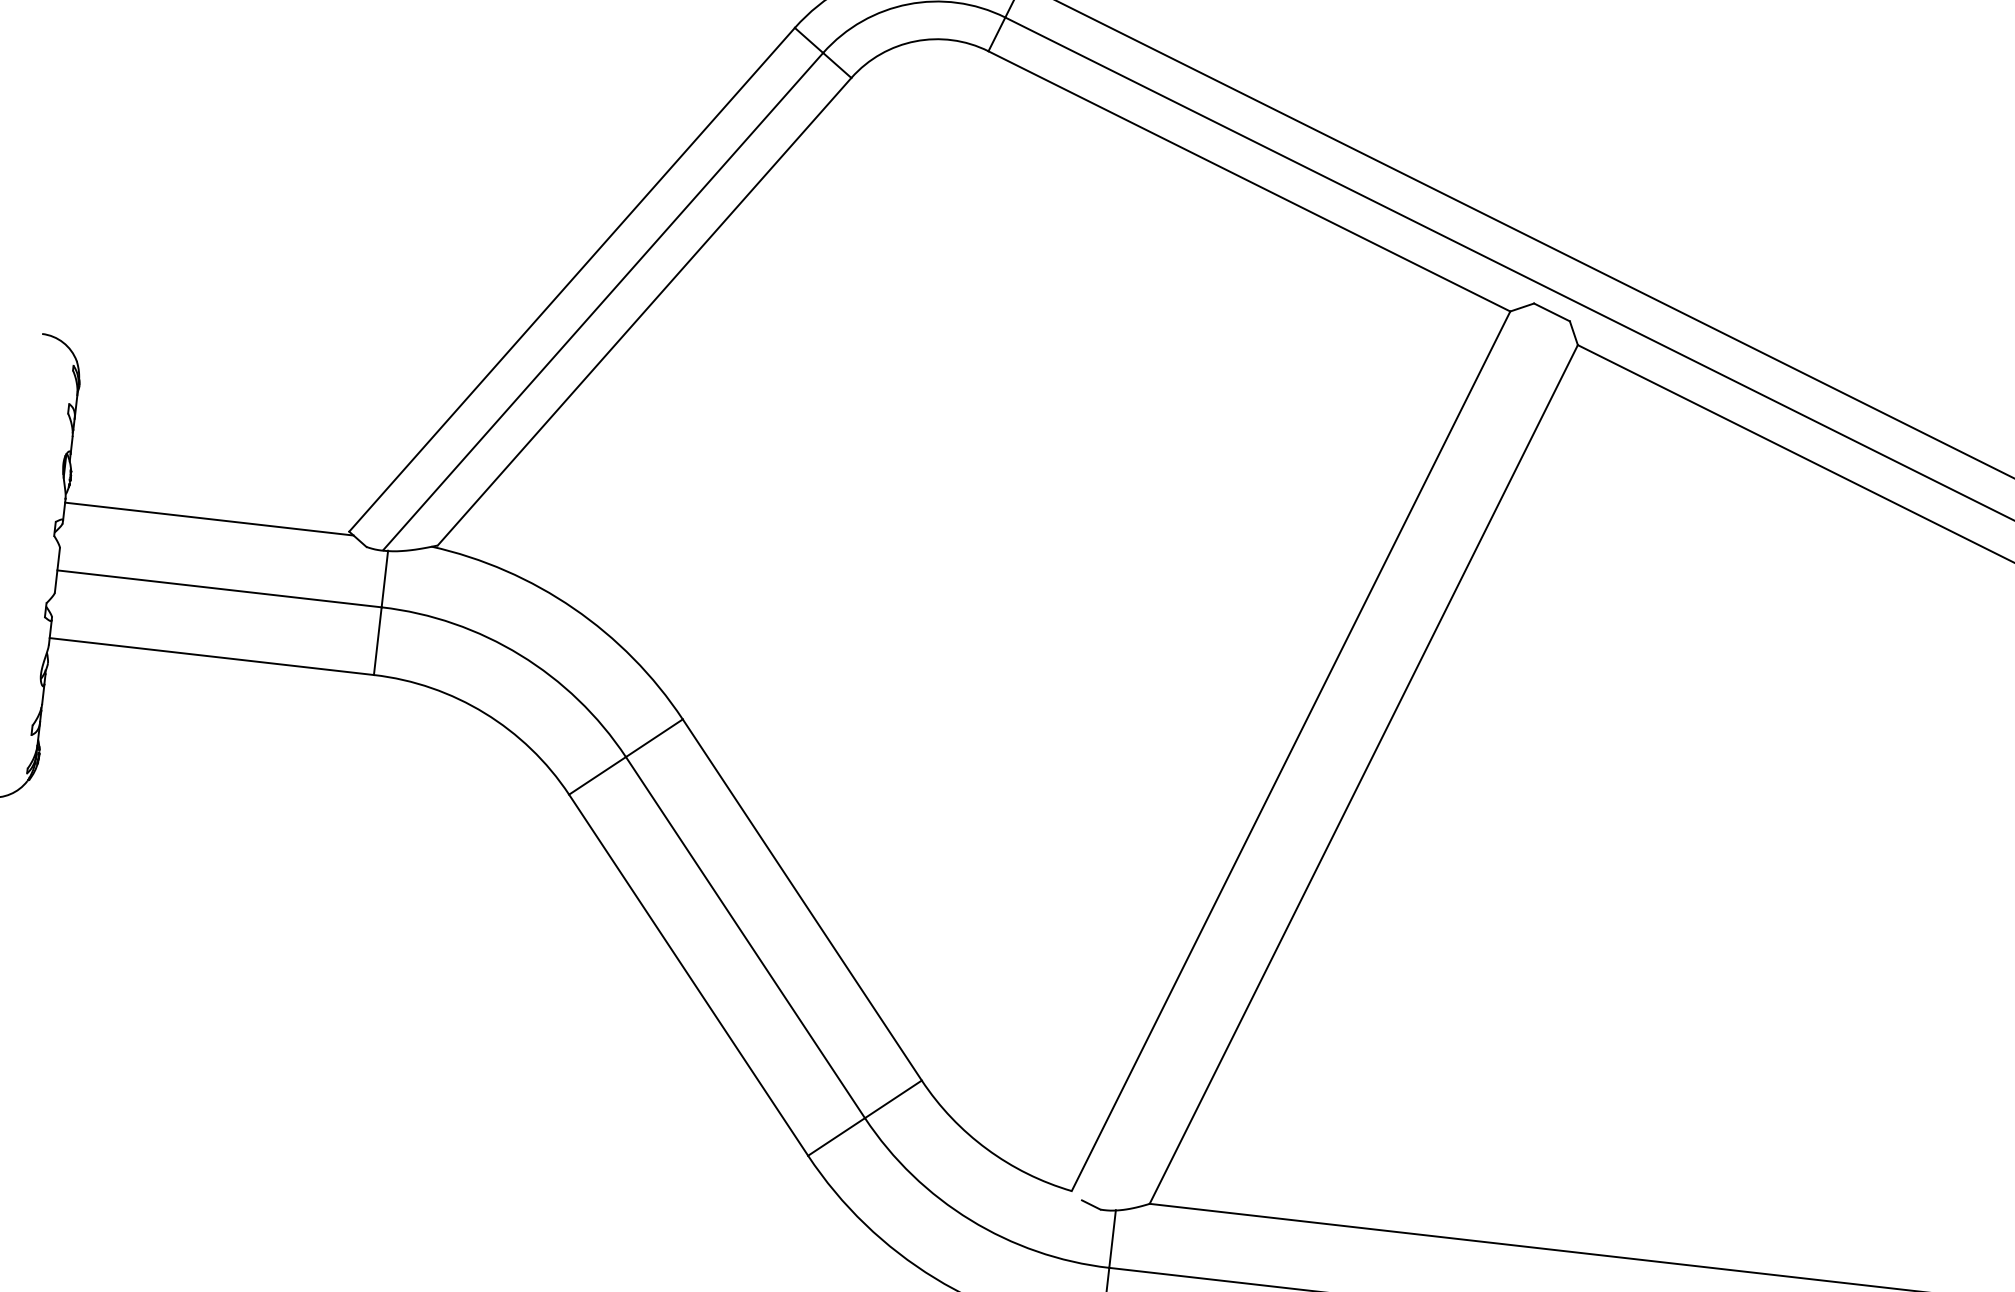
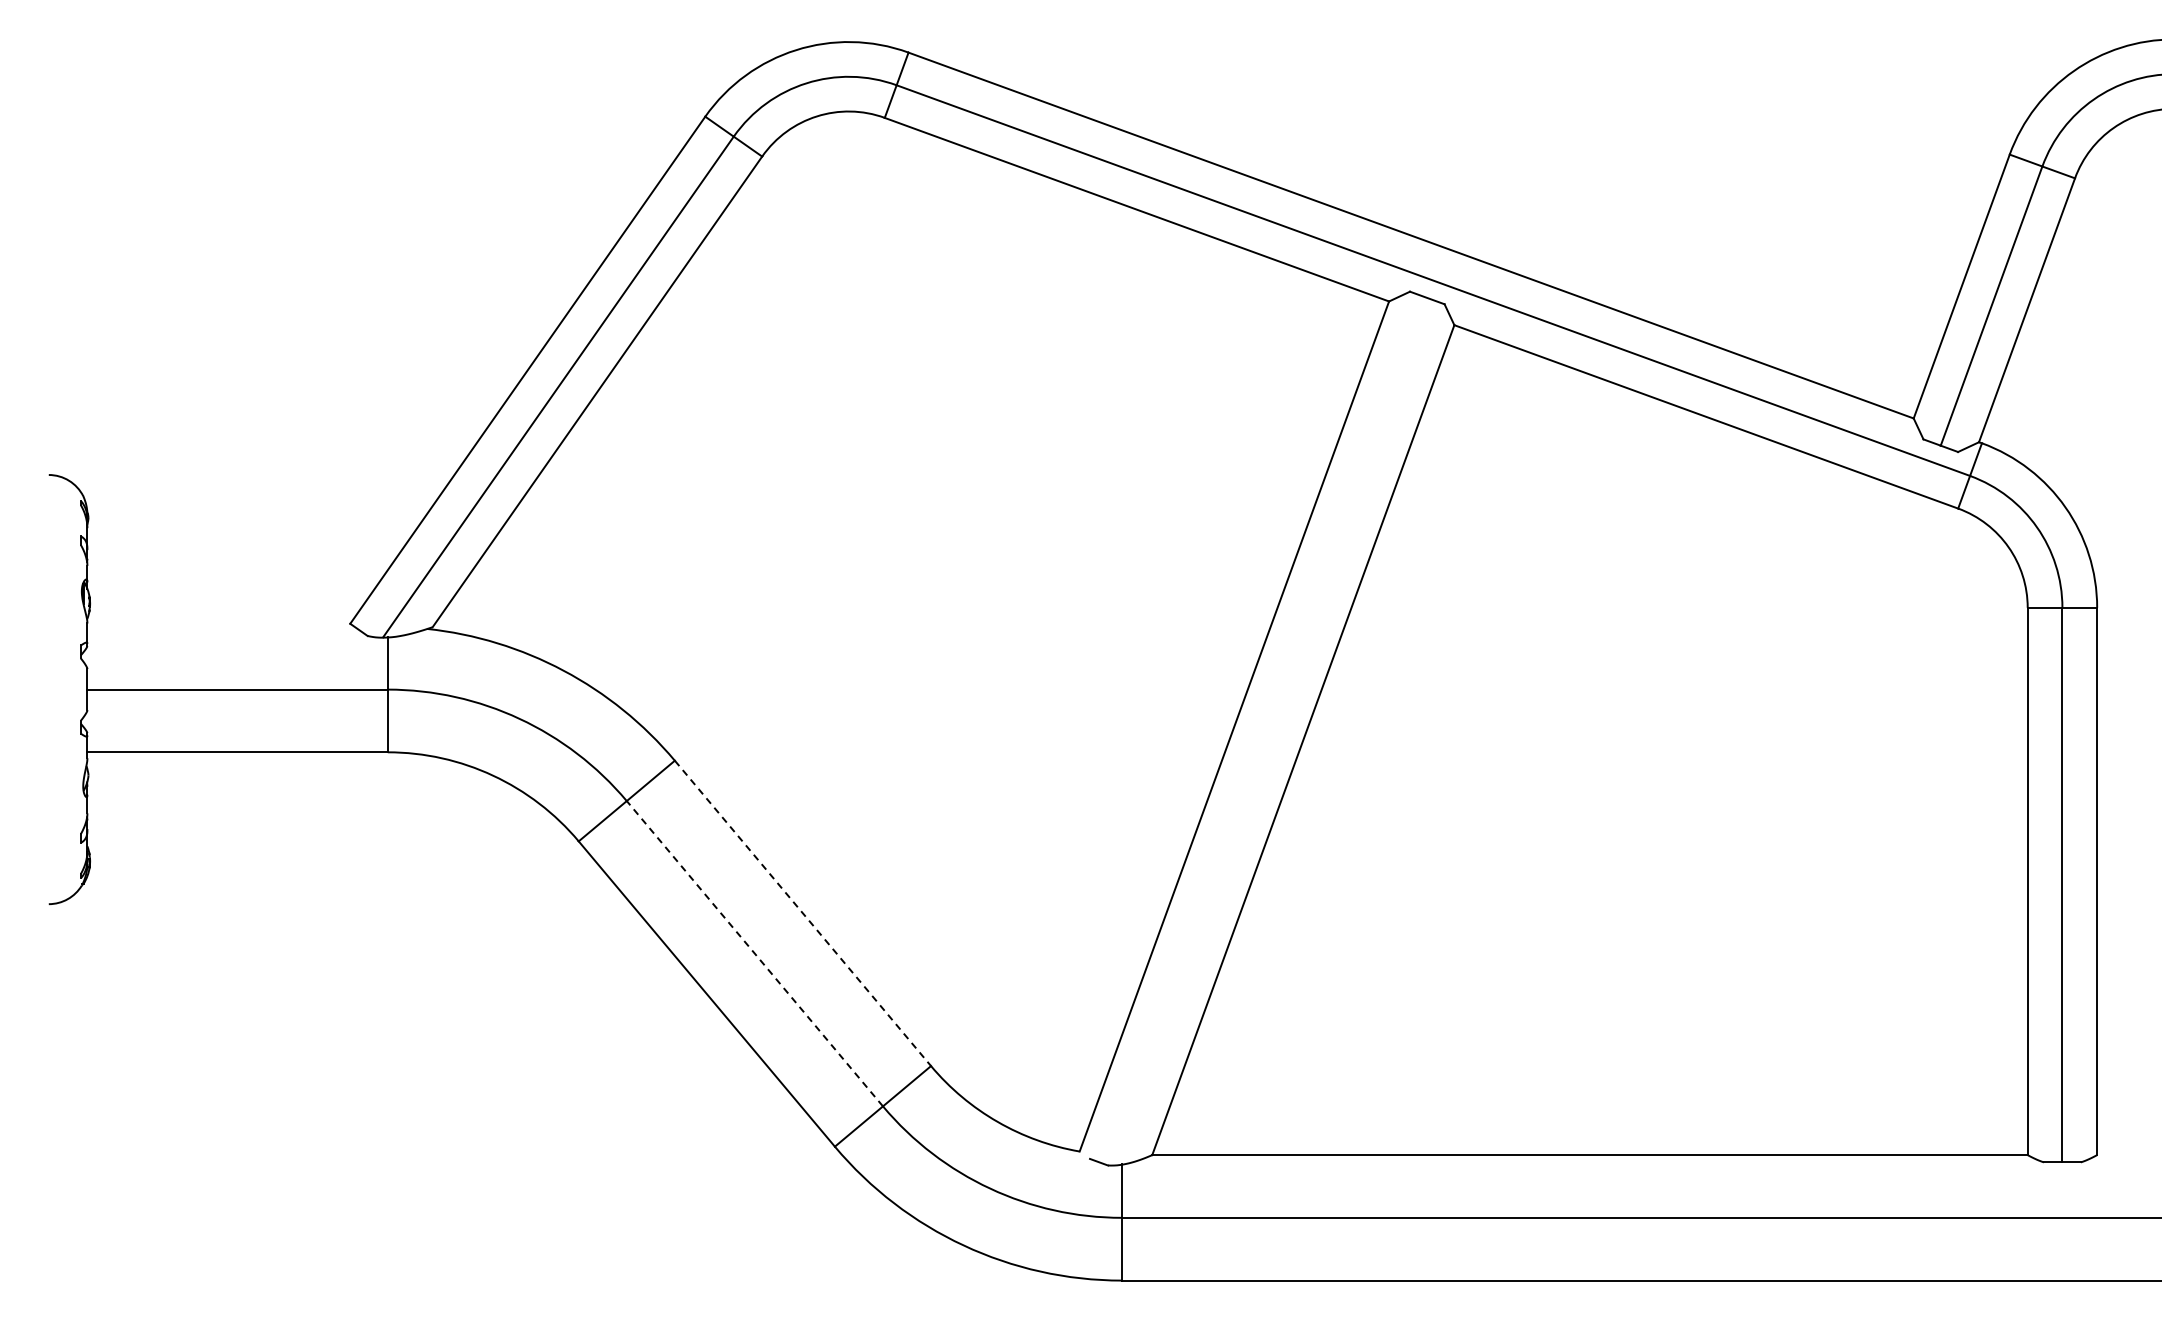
line: (208, 518) -> (220, 626), removed
line: (802, 900) -> (803, 913), solid -> dashed
line: (745, 937) -> (754, 953), solid -> dashed

